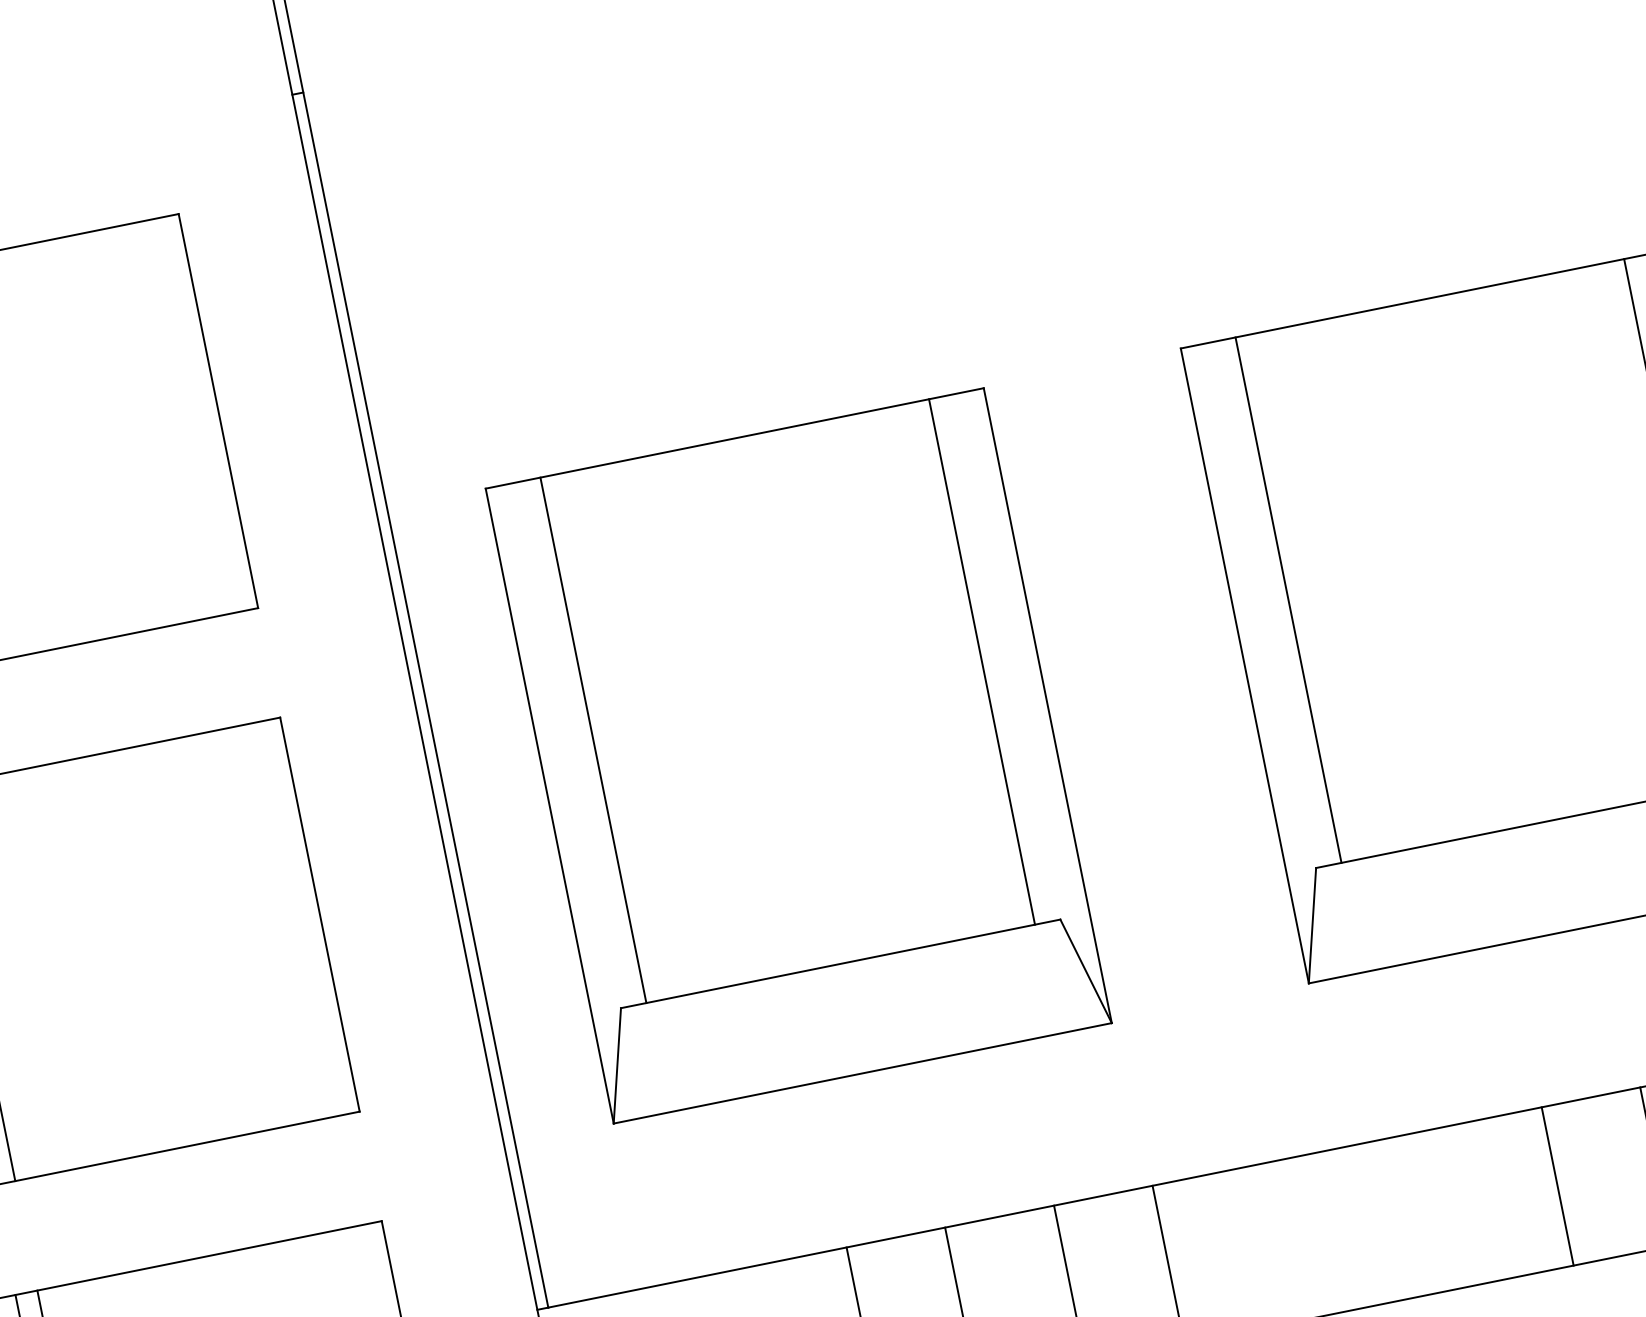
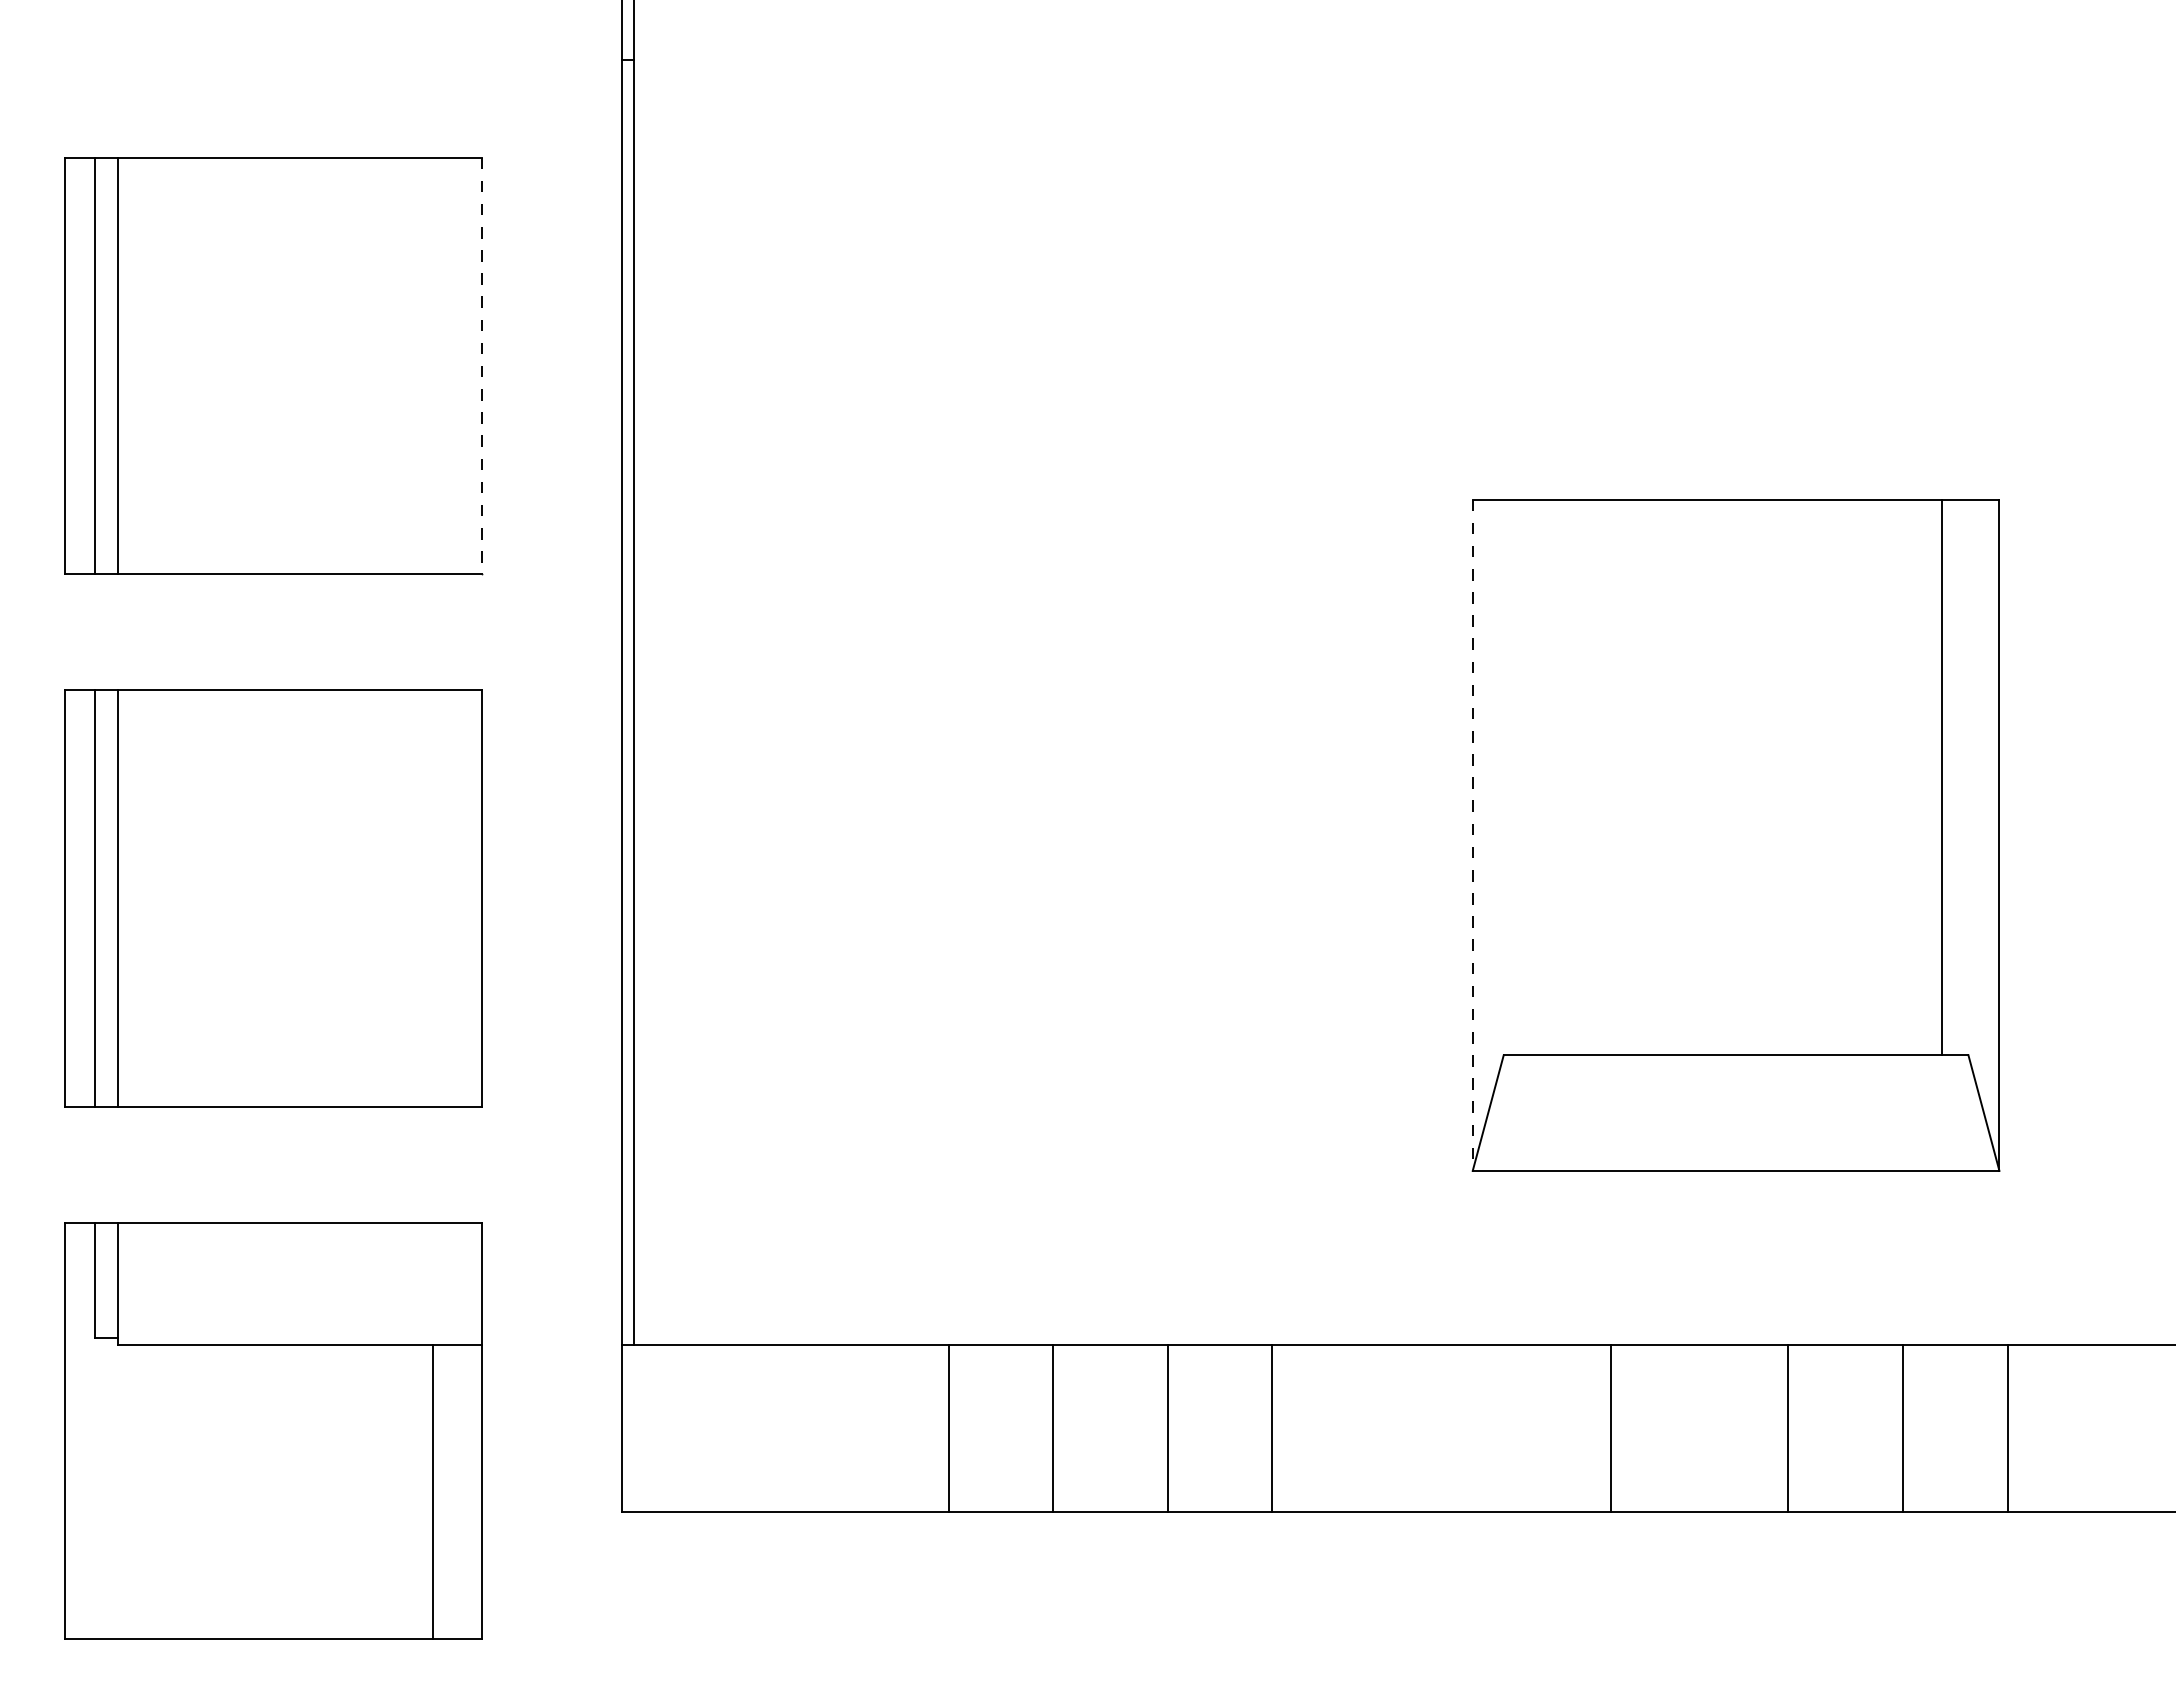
line: (218, 411) -> (481, 366), solid -> dashed
line: (1288, 600) -> (1530, 777), removed
line: (1244, 666) -> (1472, 835), solid -> dashed
part: (798, 756) -> (1000, 835), removed
line: (1558, 1185) -> (1611, 1427), moved

